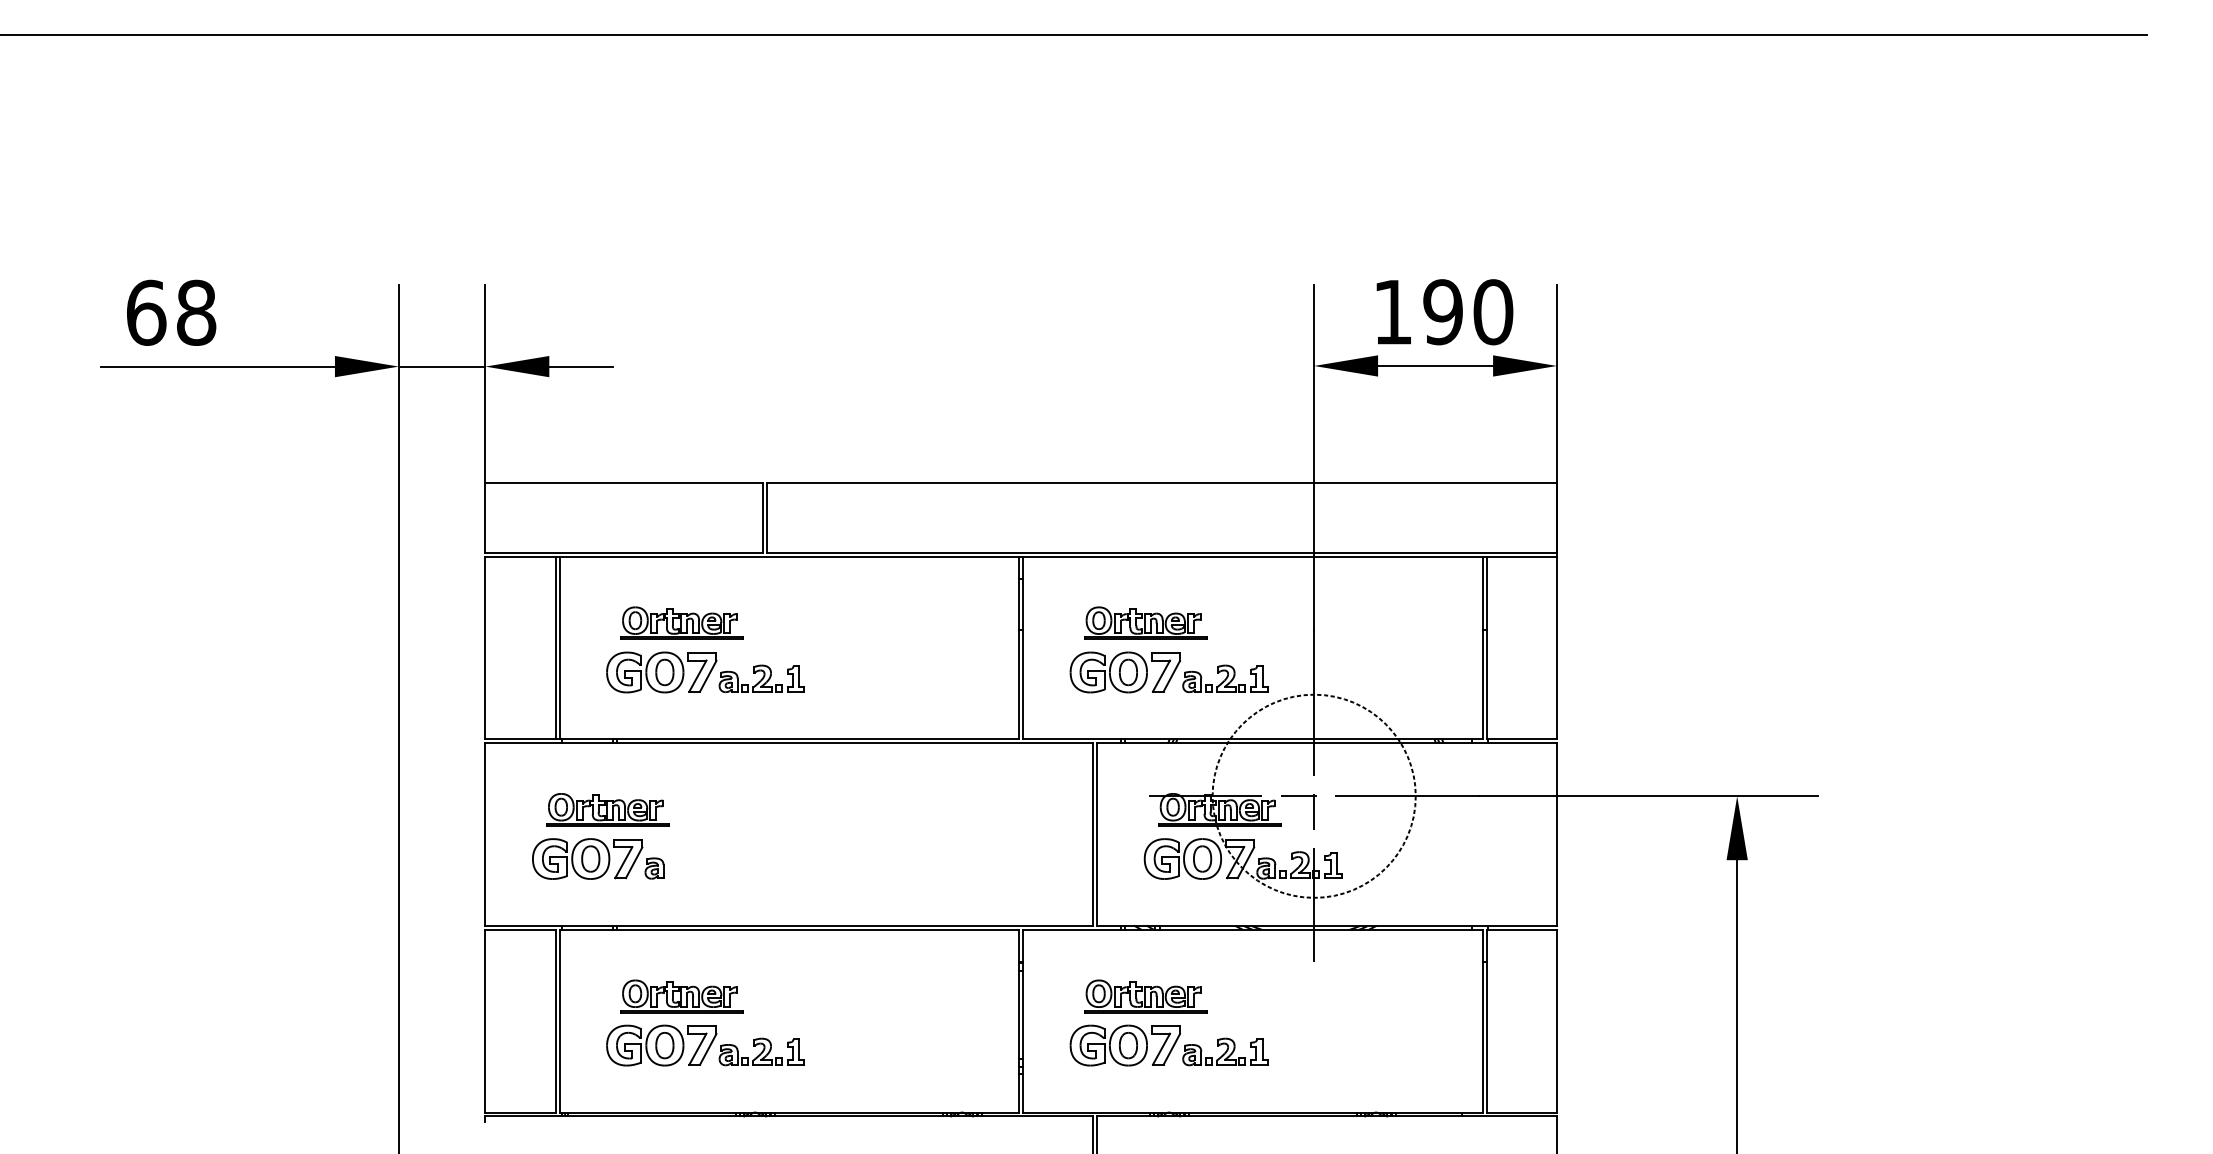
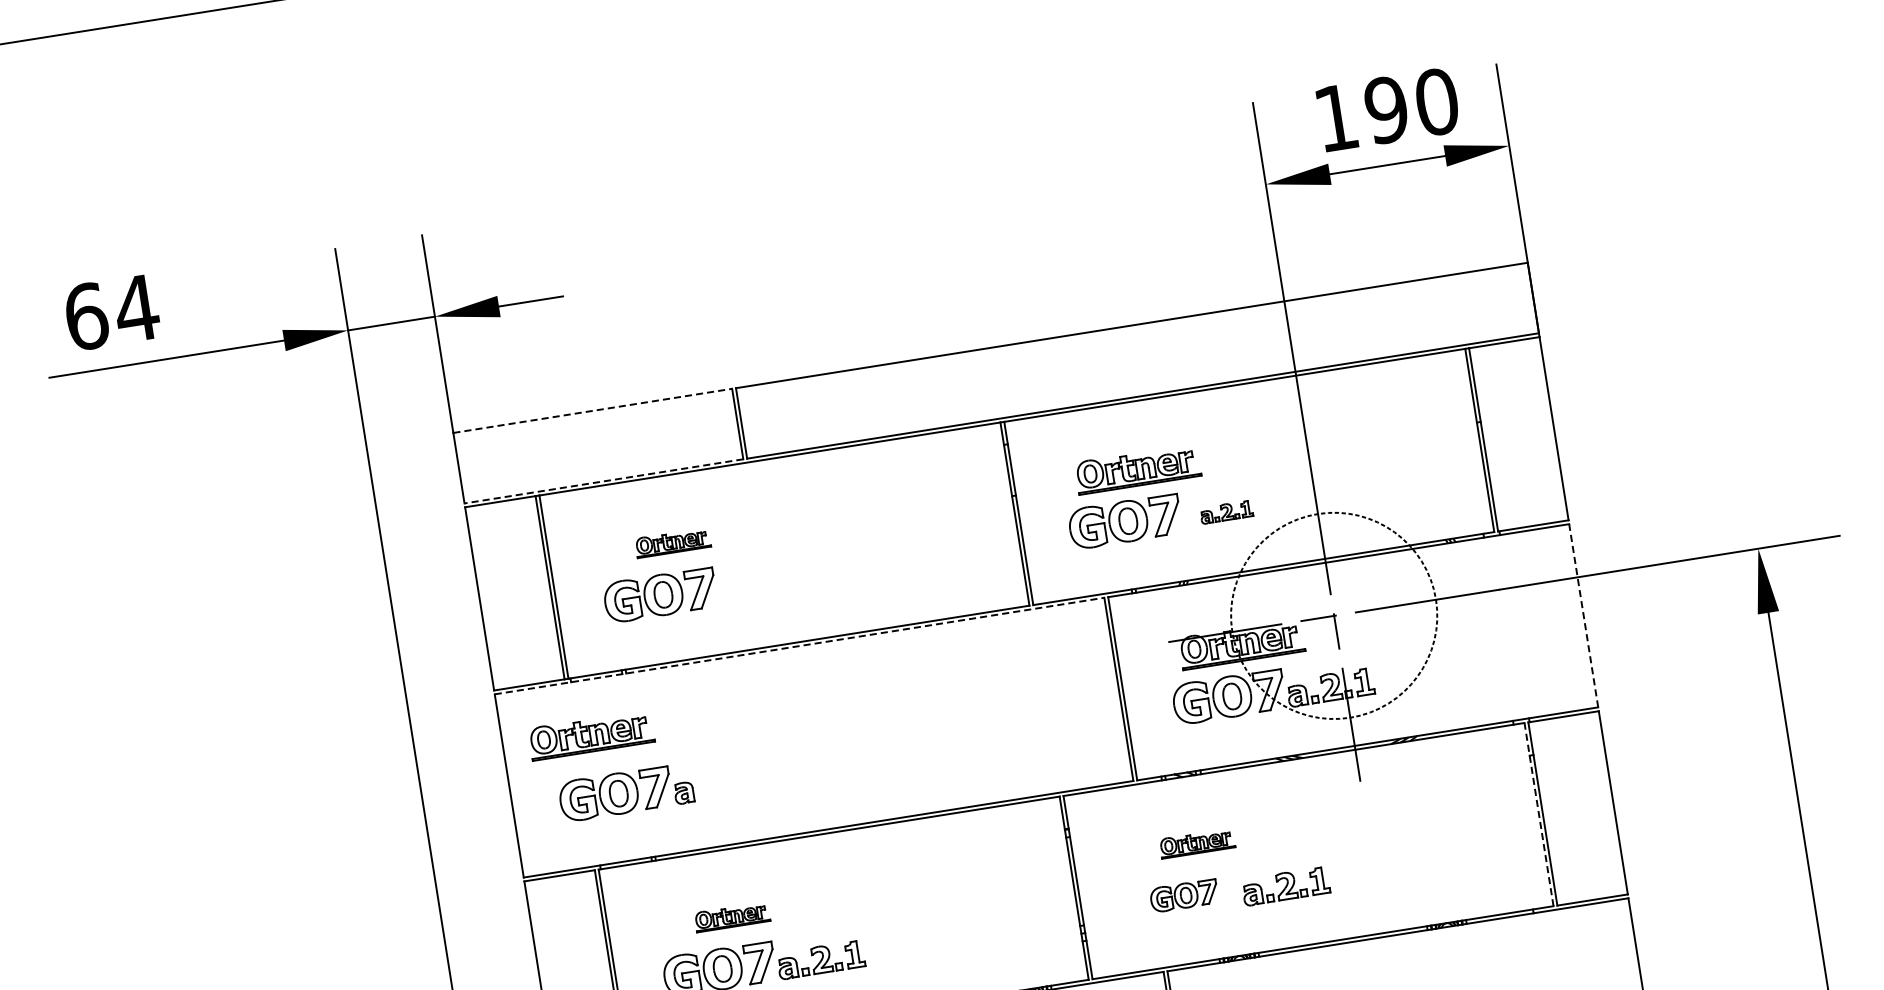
text: (196, 312) -> (136, 308), 68 -> 64
line: (624, 482) -> (592, 410), solid -> dashed
line: (623, 552) -> (602, 481), solid -> dashed
part: (681, 622) -> (672, 542), size x0.6
part: (761, 678) -> (761, 585), removed
part: (1225, 678) -> (1226, 511), size x0.6
line: (789, 743) -> (799, 646), solid -> dashed
part: (607, 809) -> (590, 734), moved
line: (1556, 834) -> (1583, 615), solid -> dashed
part: (681, 996) -> (731, 917), size x0.6
part: (1145, 996) -> (1196, 843), size x0.6
line: (1482, 1020) -> (1538, 813), solid -> dashed
part: (1124, 1045) -> (1183, 895), size x0.6

